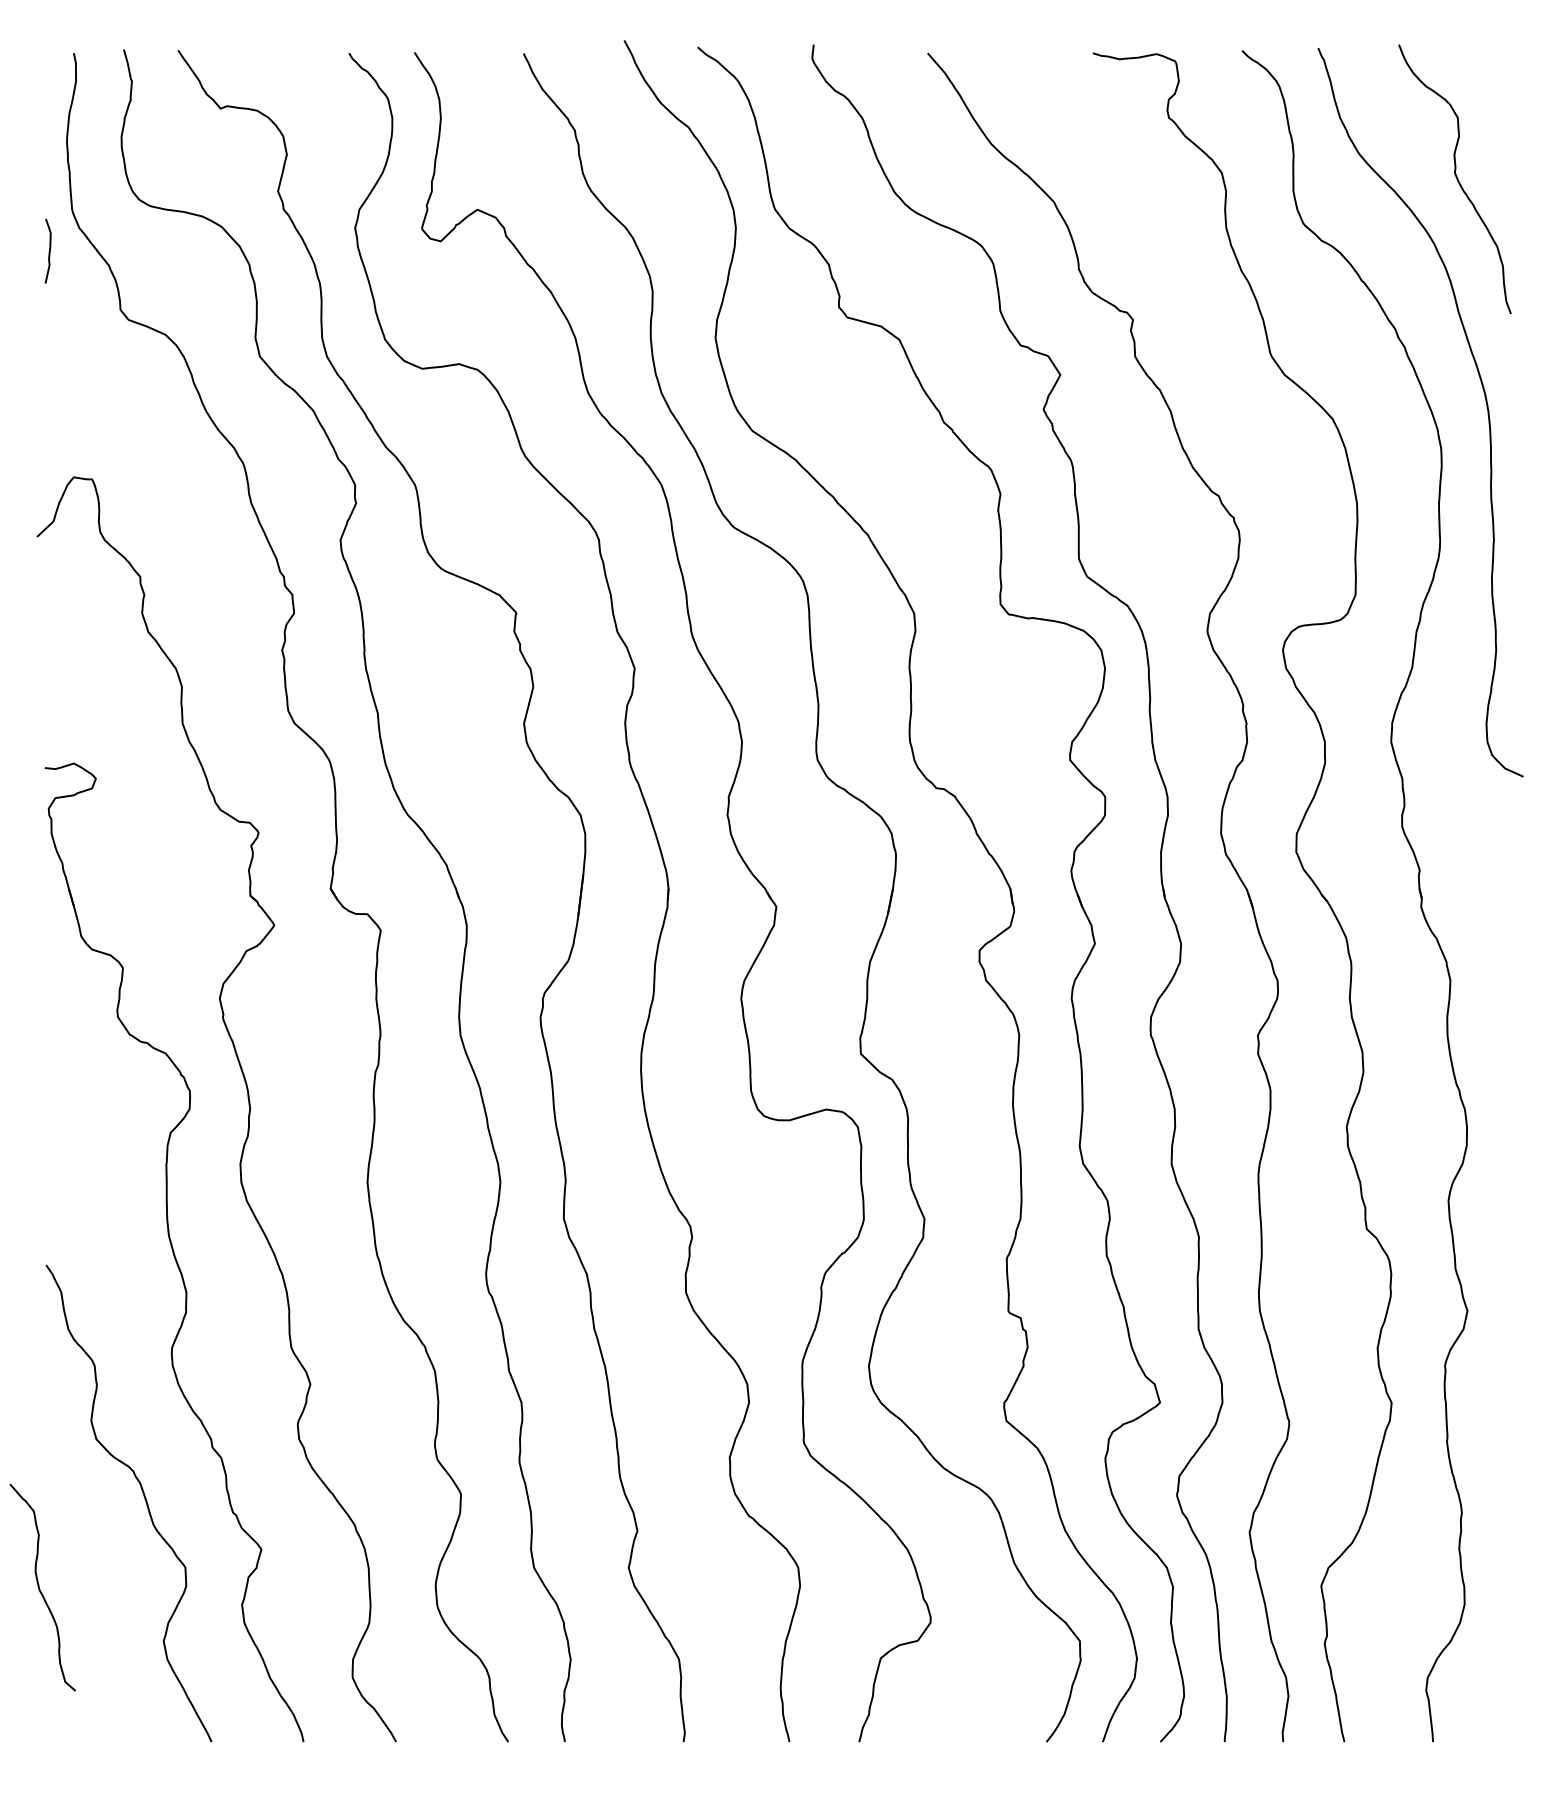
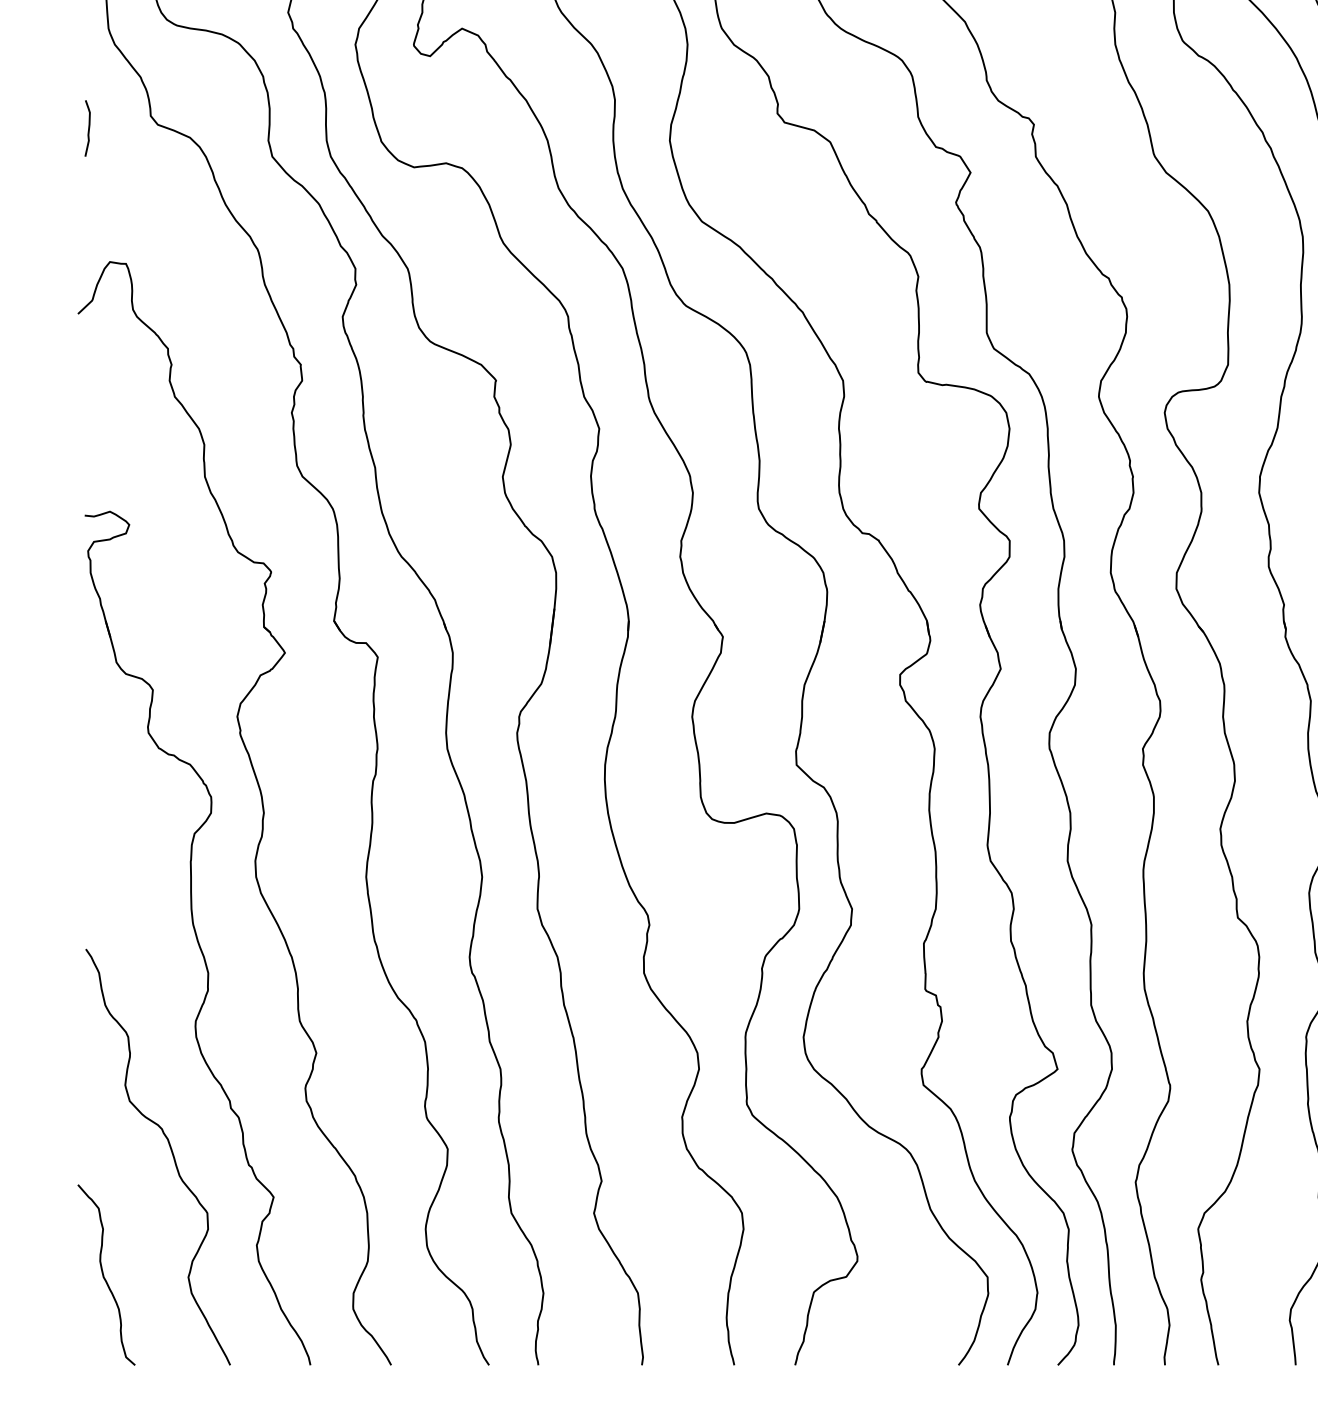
curve: (48, 251) -> (87, 128), moved
curve: (40, 1588) -> (104, 1275), moved

